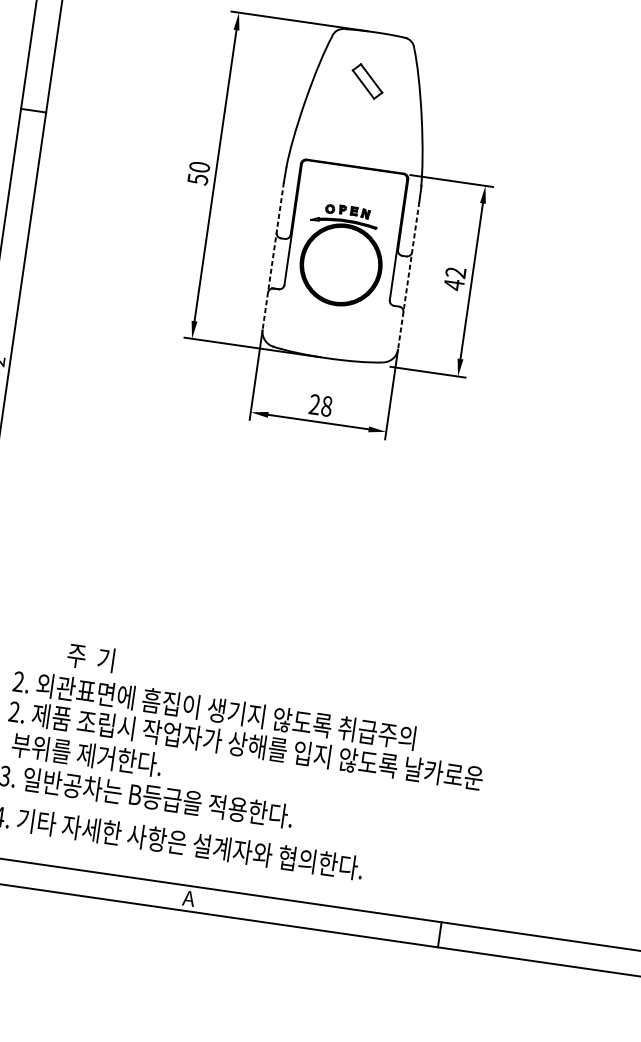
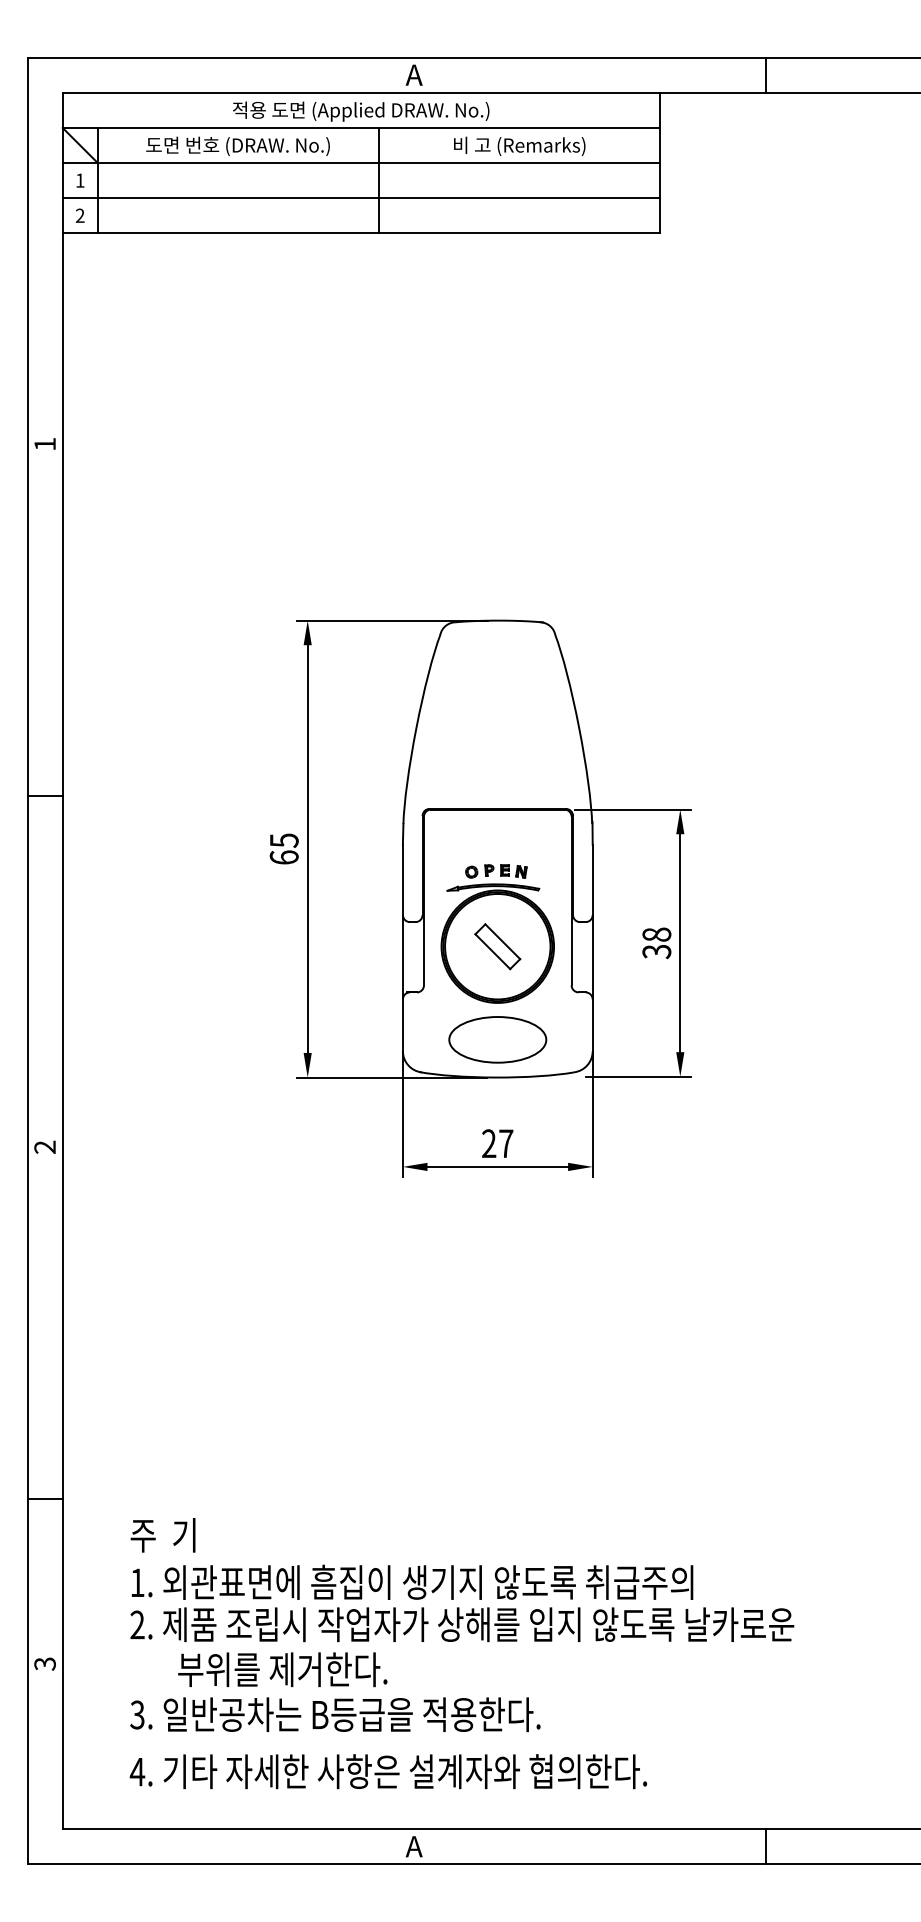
part: (367, 81) -> (497, 946), moved
text: (198, 172) -> (283, 848), 50 -> 65
line: (272, 256) -> (402, 948), dashed -> solid
line: (408, 275) -> (592, 948), dashed -> solid
text: (454, 278) -> (656, 943), 42 -> 38
part: (331, 331) -> (497, 1039), added
text: (327, 406) -> (506, 1143), 28 -> 27
text: (90, 657) -> (162, 1535), moved
text: (18, 681) -> (137, 1582), 2. -> 1.
text: (86, 754) -> (282, 1669), moved

